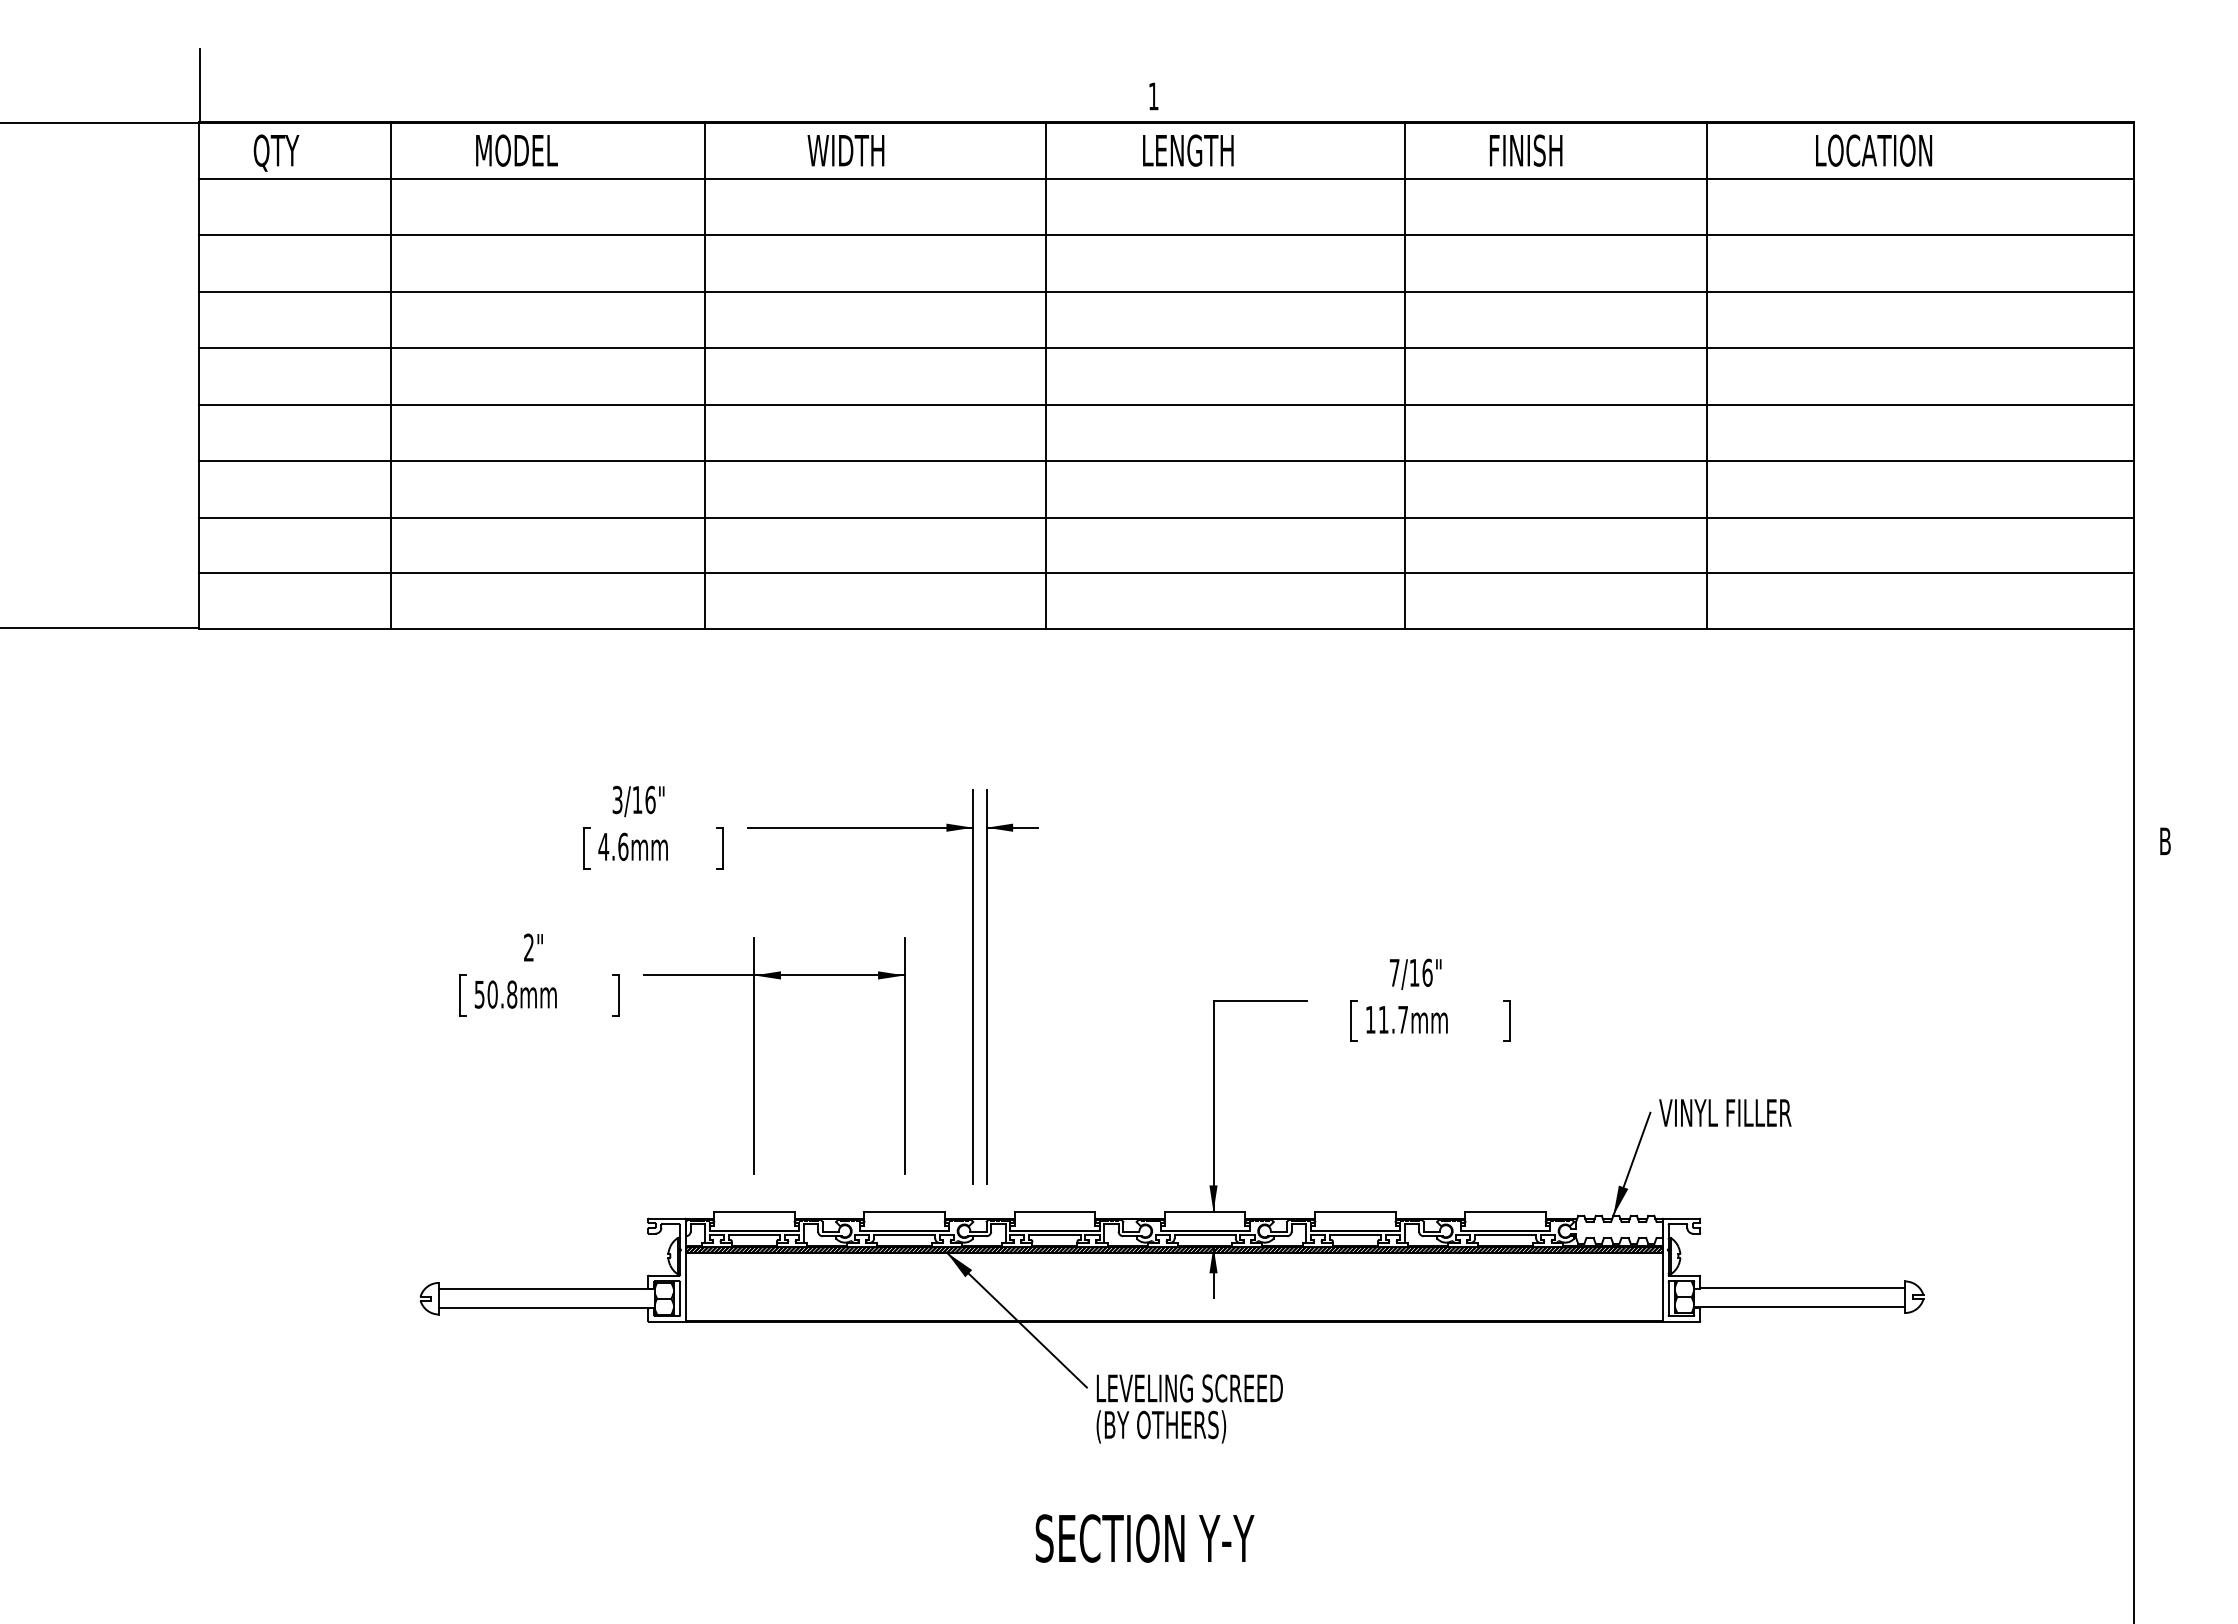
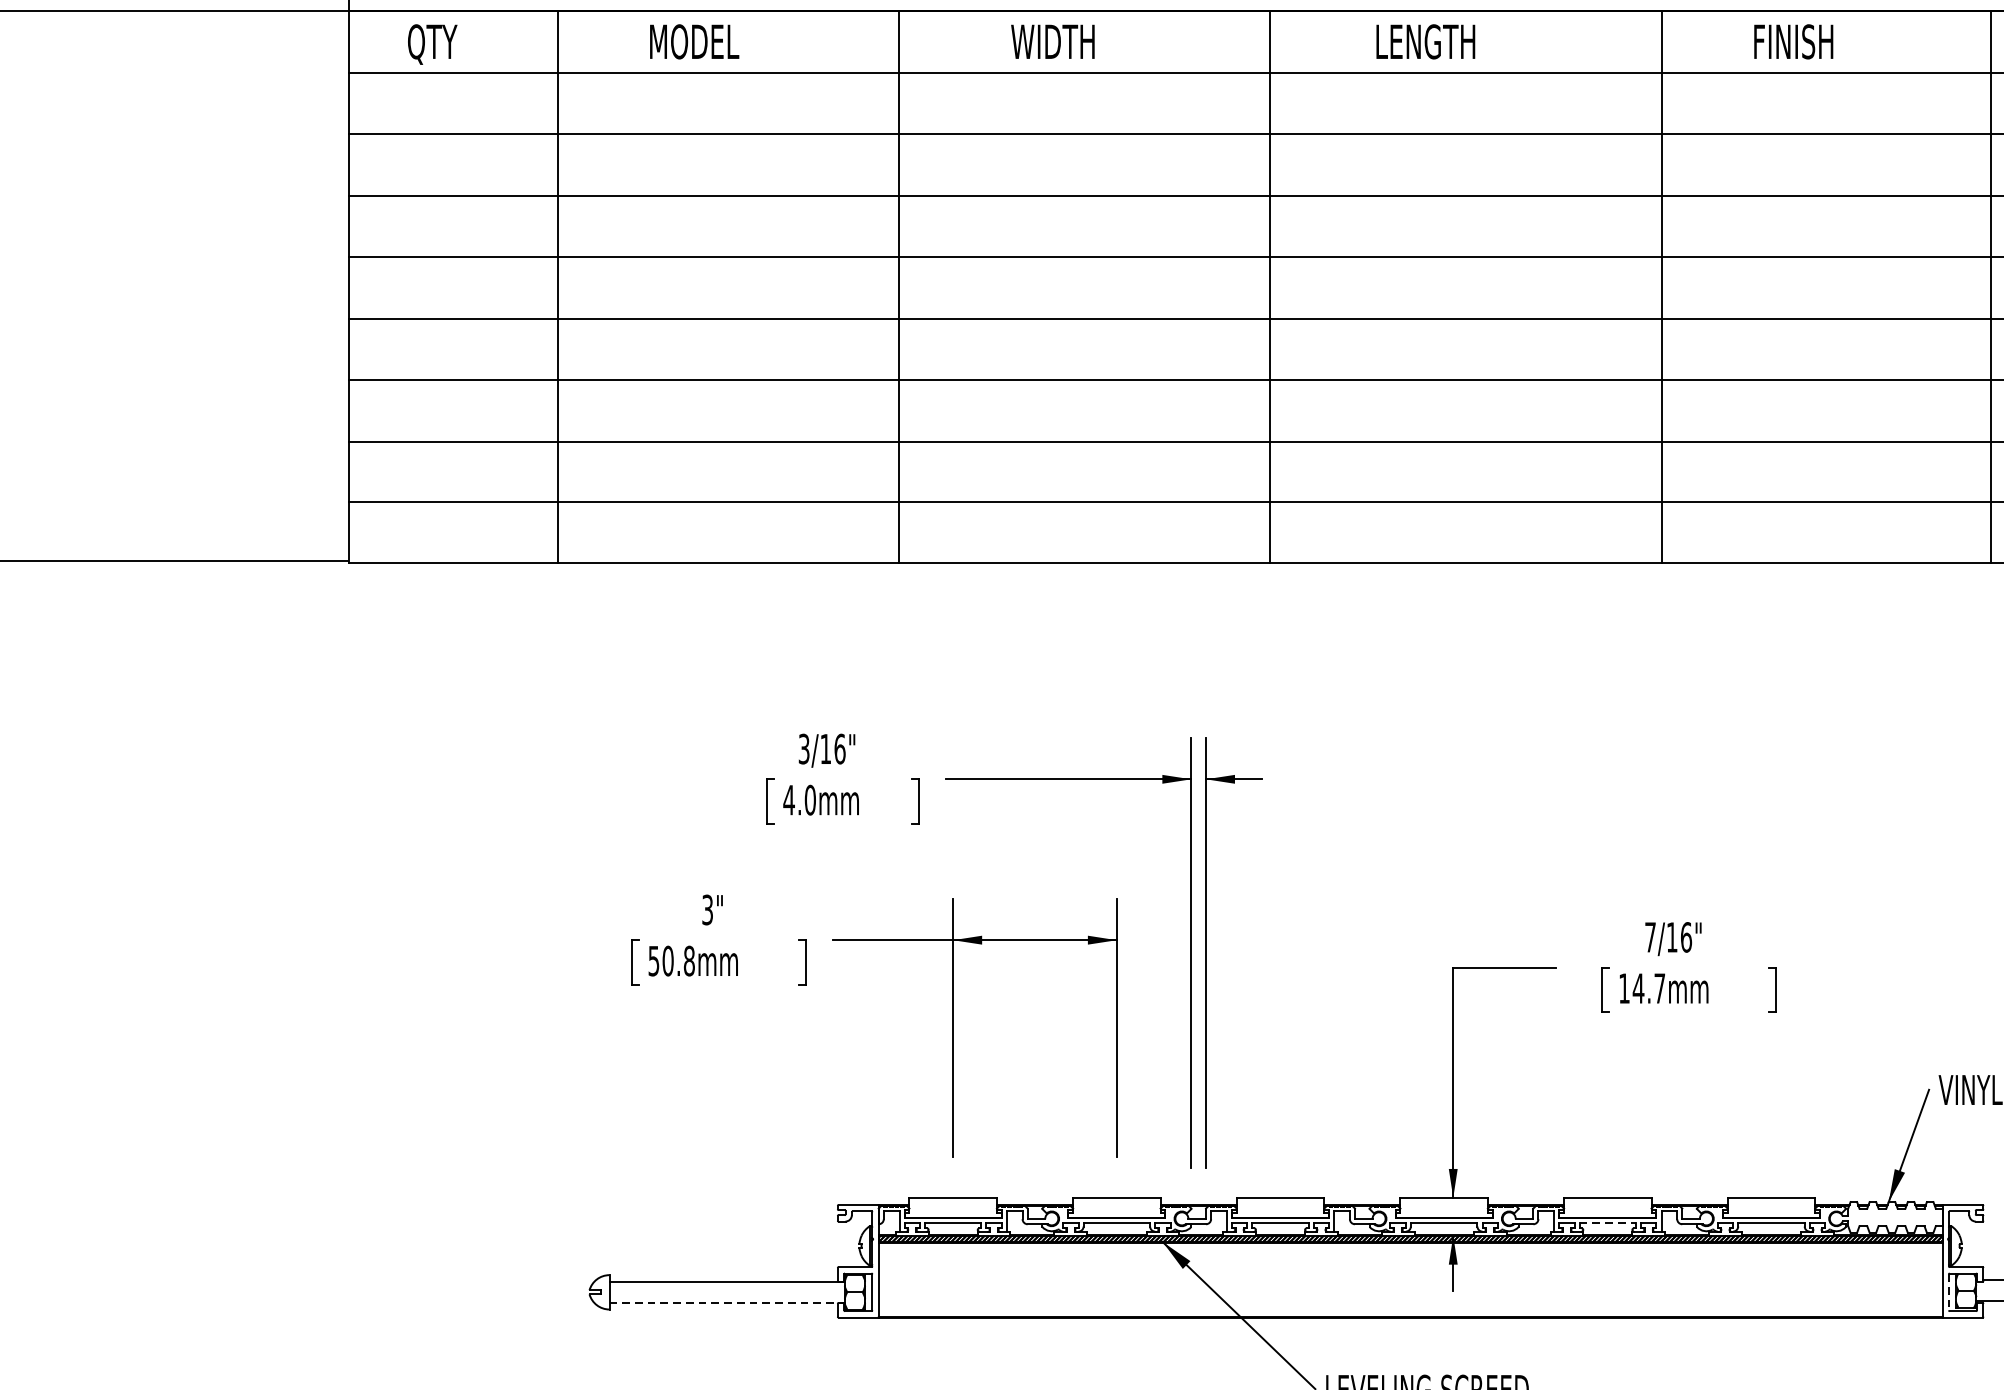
text: (623, 846) -> (810, 799), 4.6mm -> 4.0mm
text: (528, 947) -> (707, 909), 2" -> 3"
text: (1383, 1019) -> (1638, 988), 11.7mm -> 14.7mm
line: (1355, 1235) -> (1607, 1223), solid -> dashed
line: (1668, 1298) -> (1948, 1292), solid -> dashed
line: (546, 1308) -> (726, 1302), solid -> dashed

